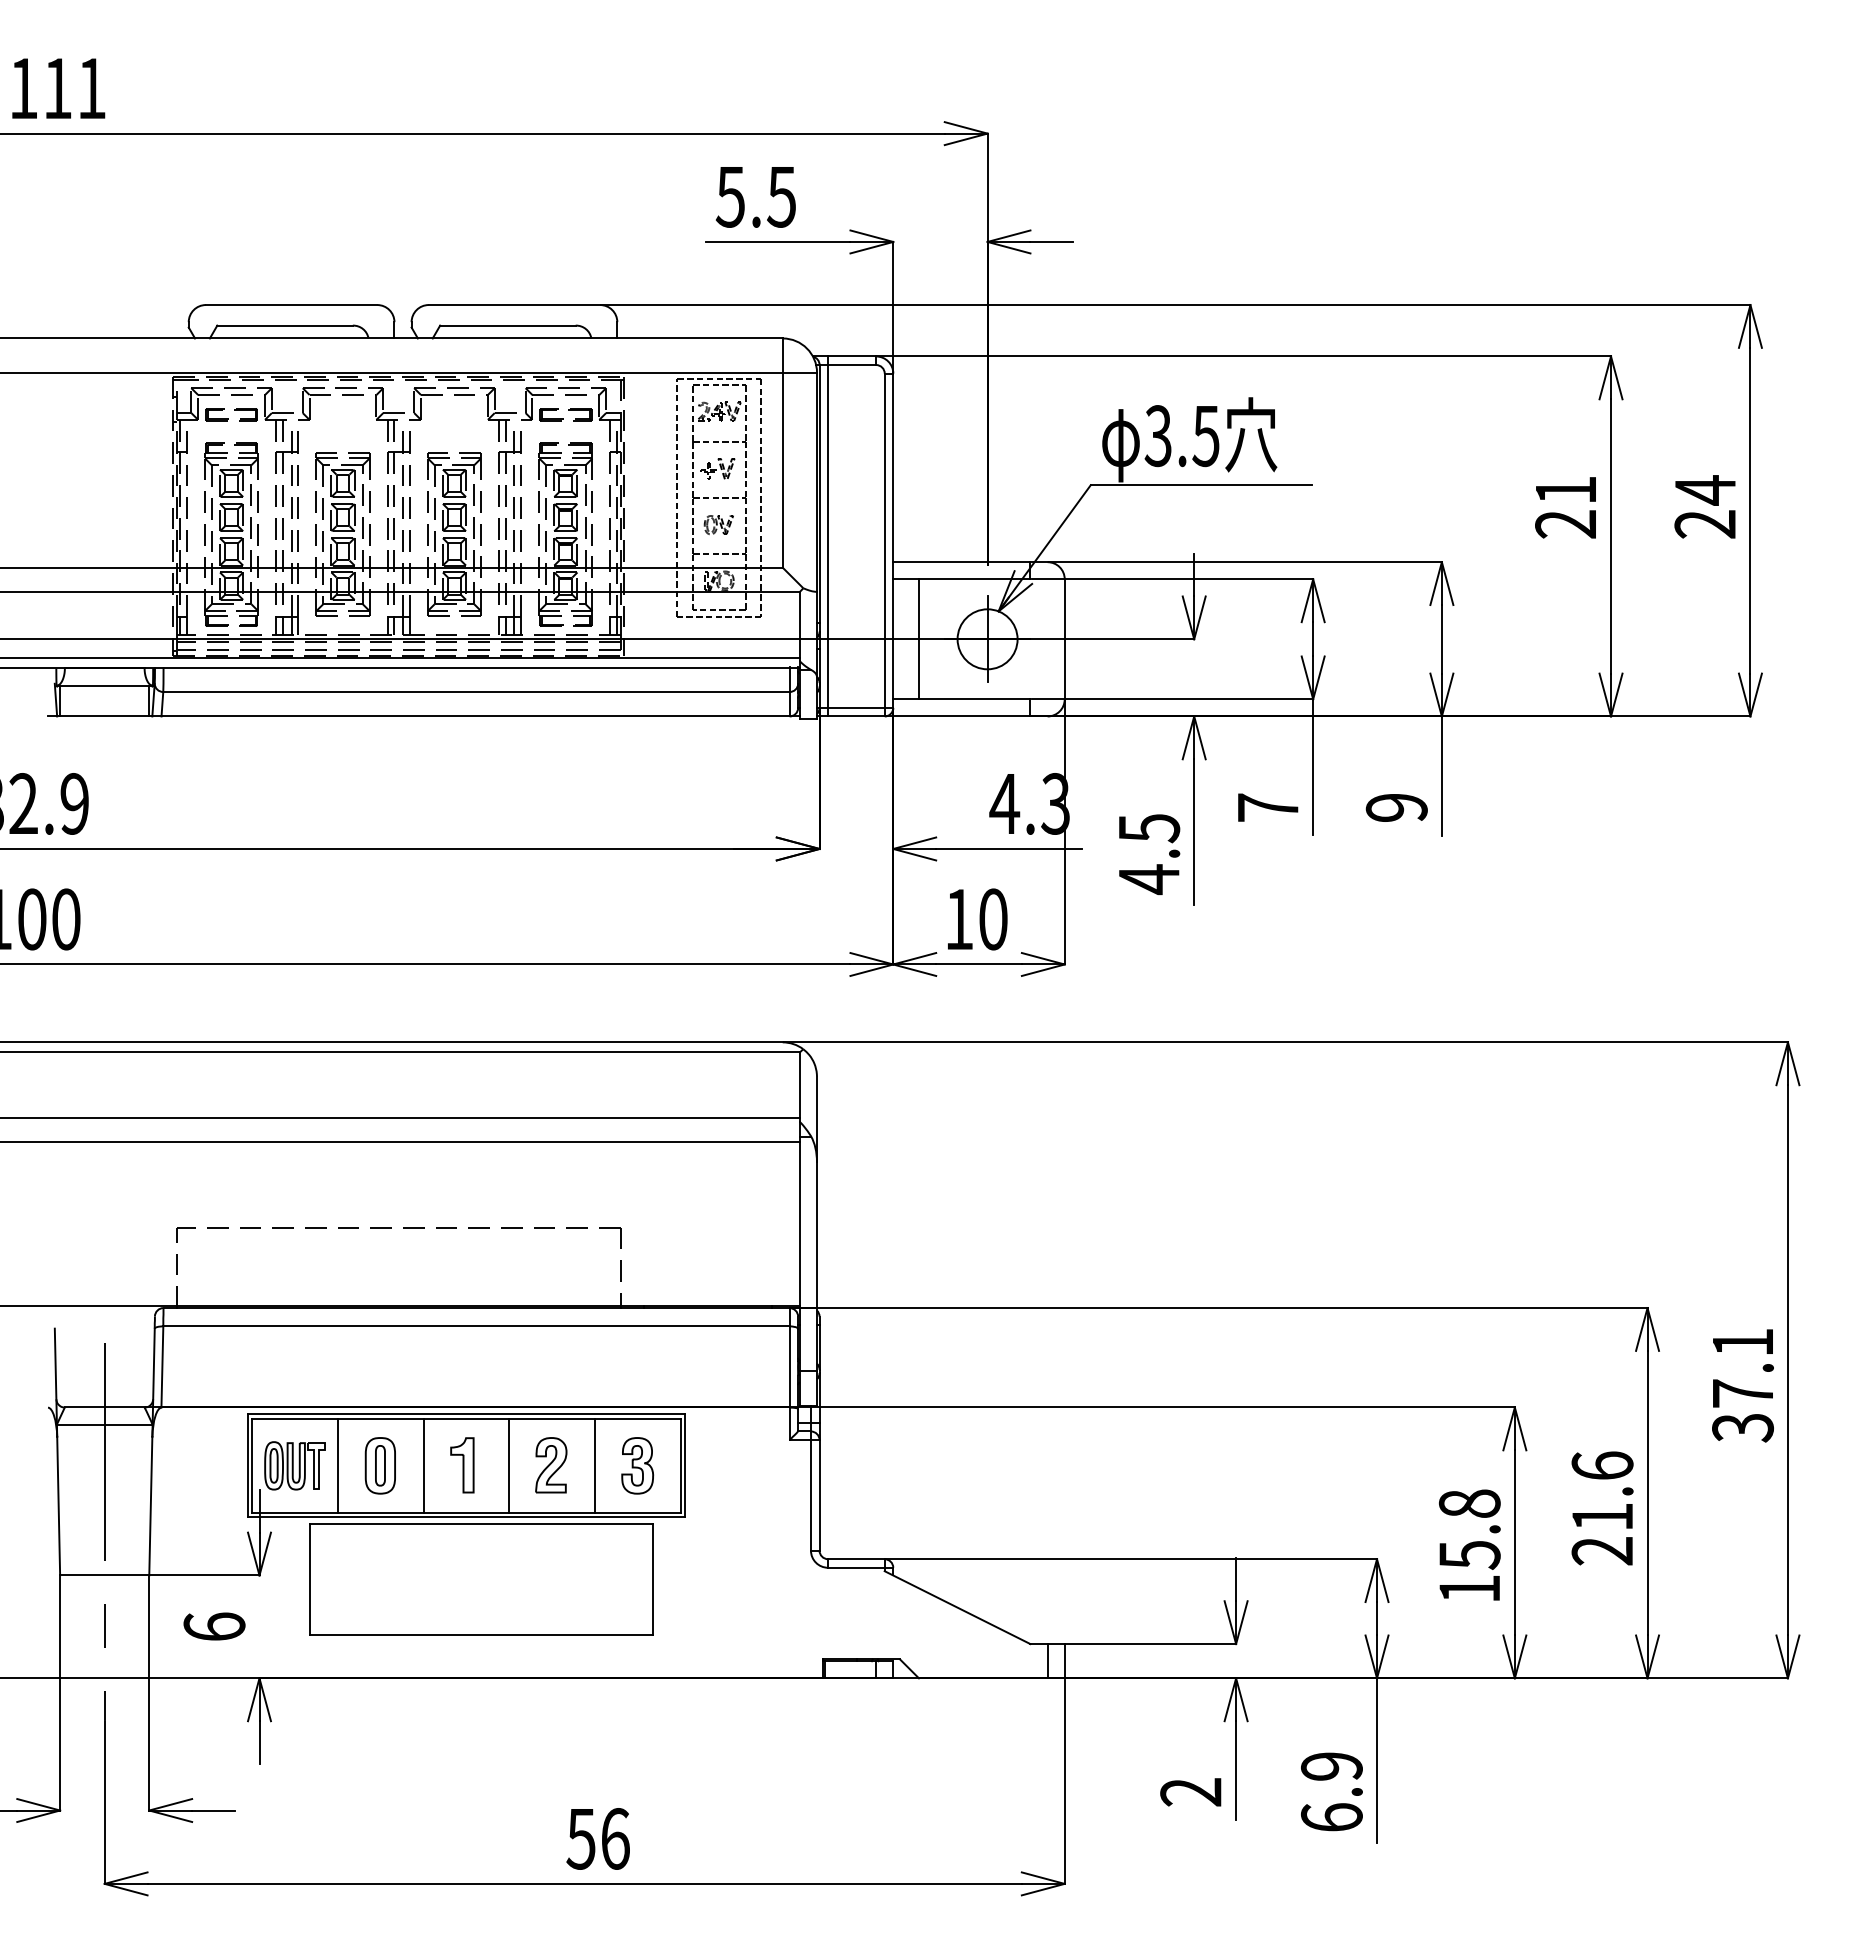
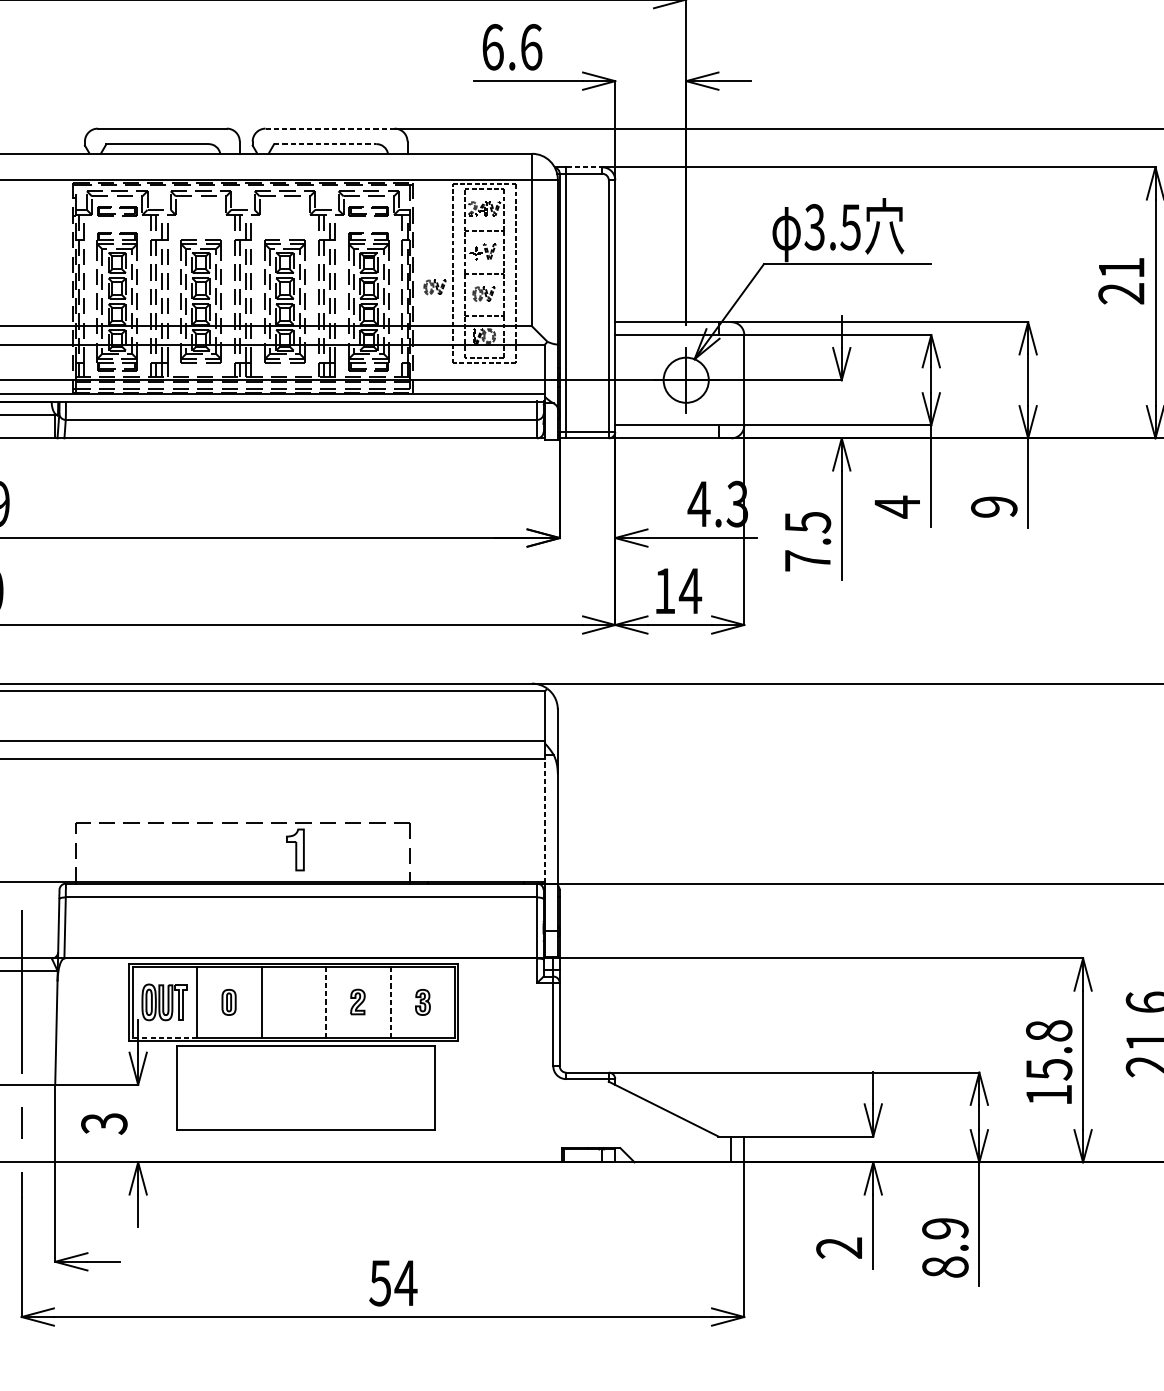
text: (755, 196) -> (511, 46), 5.5 -> 6.6
line: (514, 305) -> (330, 128), solid -> dashed
line: (507, 325) -> (324, 144), solid -> dashed
line: (852, 356) -> (584, 167), solid -> dashed
part: (653, 515) -> (434, 287), added
line: (919, 639) -> (634, 380), removed
text: (1268, 807) -> (897, 506), 7 -> 4
text: (1149, 879) -> (808, 561), 4.5 -> 7.5
text: (992, 919) -> (689, 591), 10 -> 14
line: (799, 1222) -> (544, 819), solid -> dashed
part: (379, 1465) -> (228, 1002), size x0.6
part: (462, 1465) -> (295, 850), moved
line: (509, 1465) -> (326, 1002), solid -> dashed
part: (551, 1465) -> (357, 1002), size x0.6
part: (637, 1465) -> (422, 1002), size x0.6
line: (594, 1466) -> (390, 1002), solid -> dashed
line: (294, 1512) -> (164, 1037), solid -> dashed
text: (214, 1626) -> (104, 1123), 6 -> 3
text: (1331, 1817) -> (945, 1267), 6.9 -> 8.9
text: (614, 1838) -> (405, 1282), 56 -> 54

